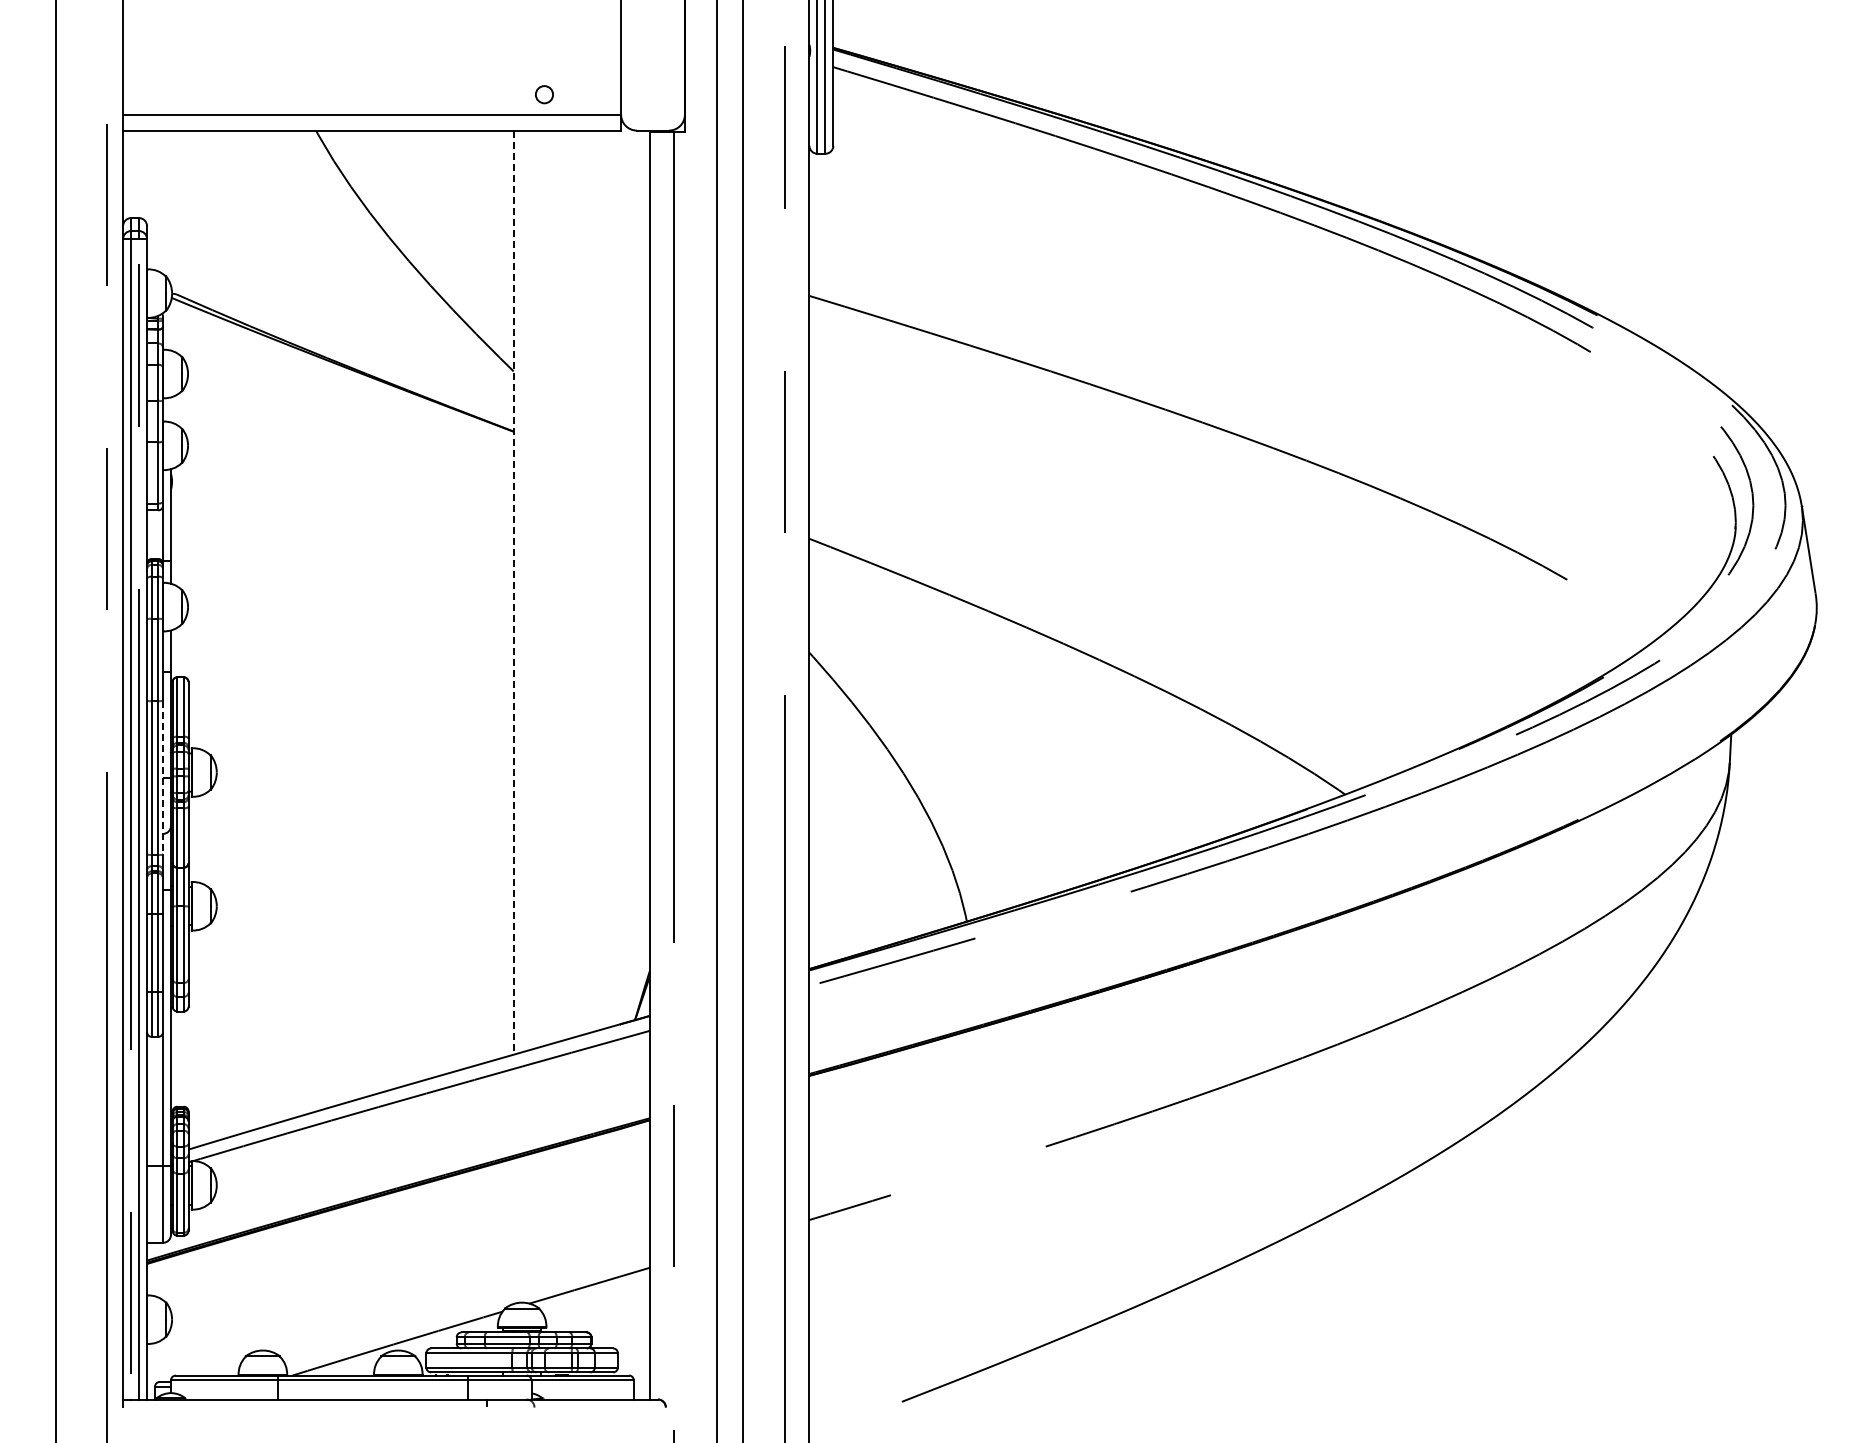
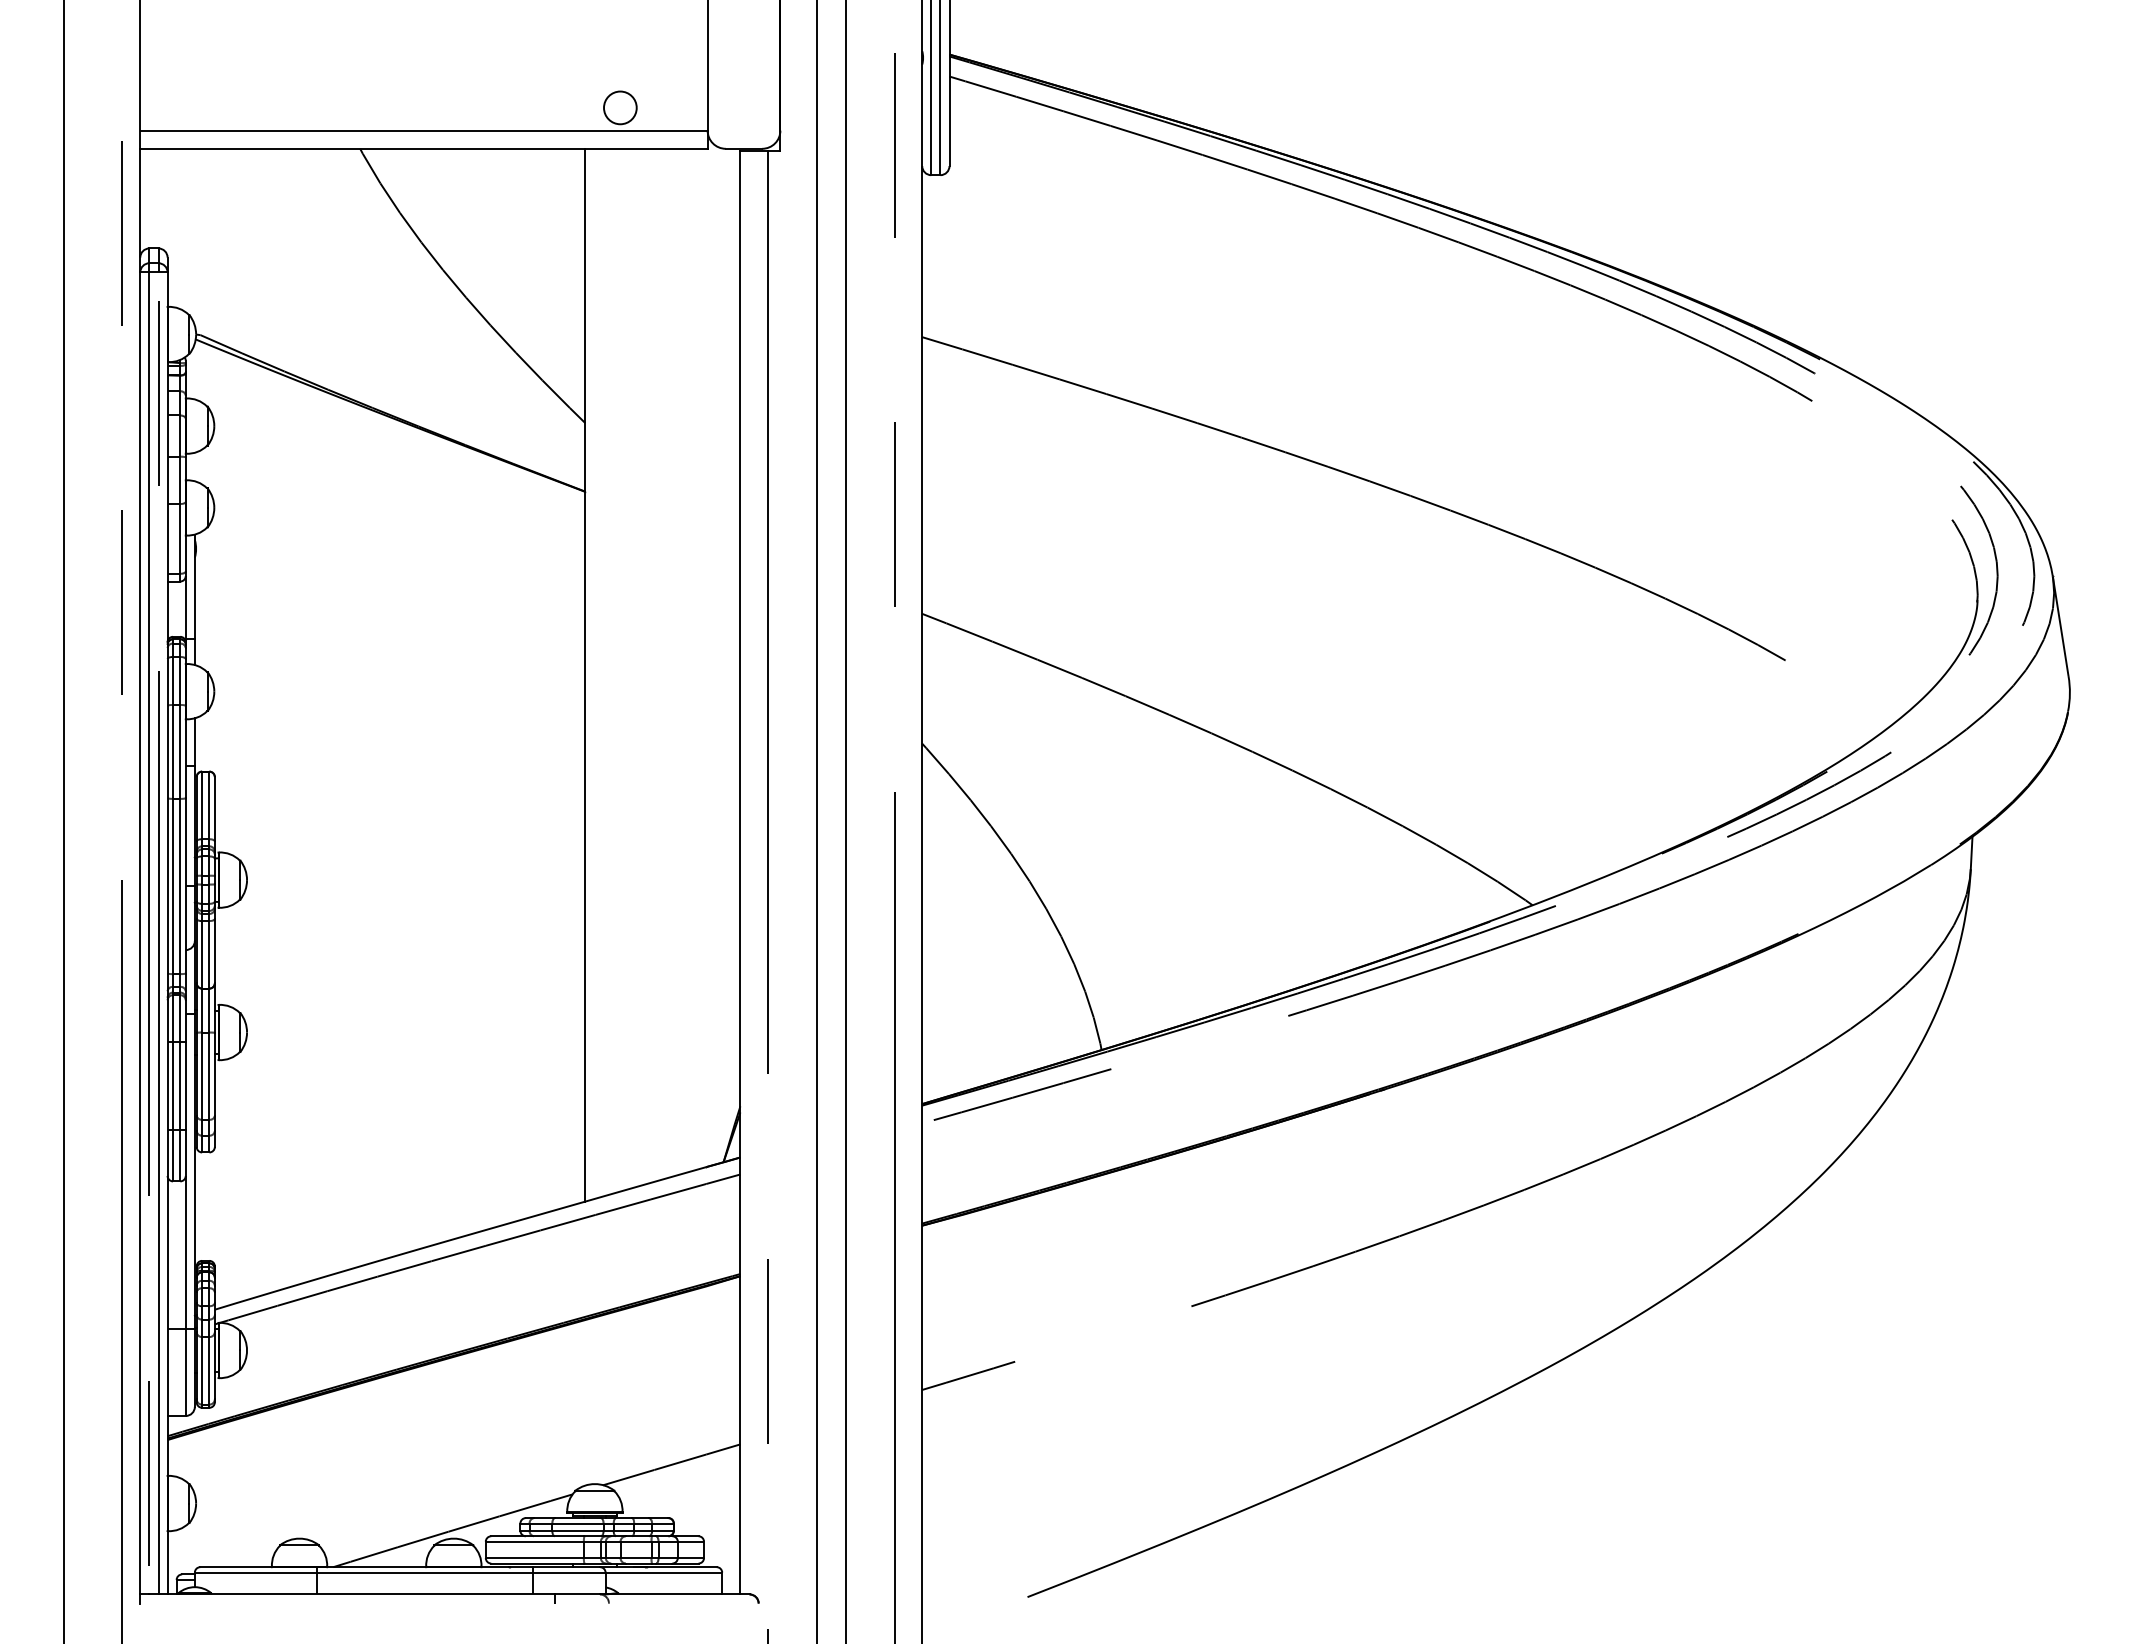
circle: (544, 94) -> (620, 107), size x1.67
line: (513, 593) -> (585, 676), dashed -> solid
line: (163, 777) -> (186, 885), dashed -> solid

